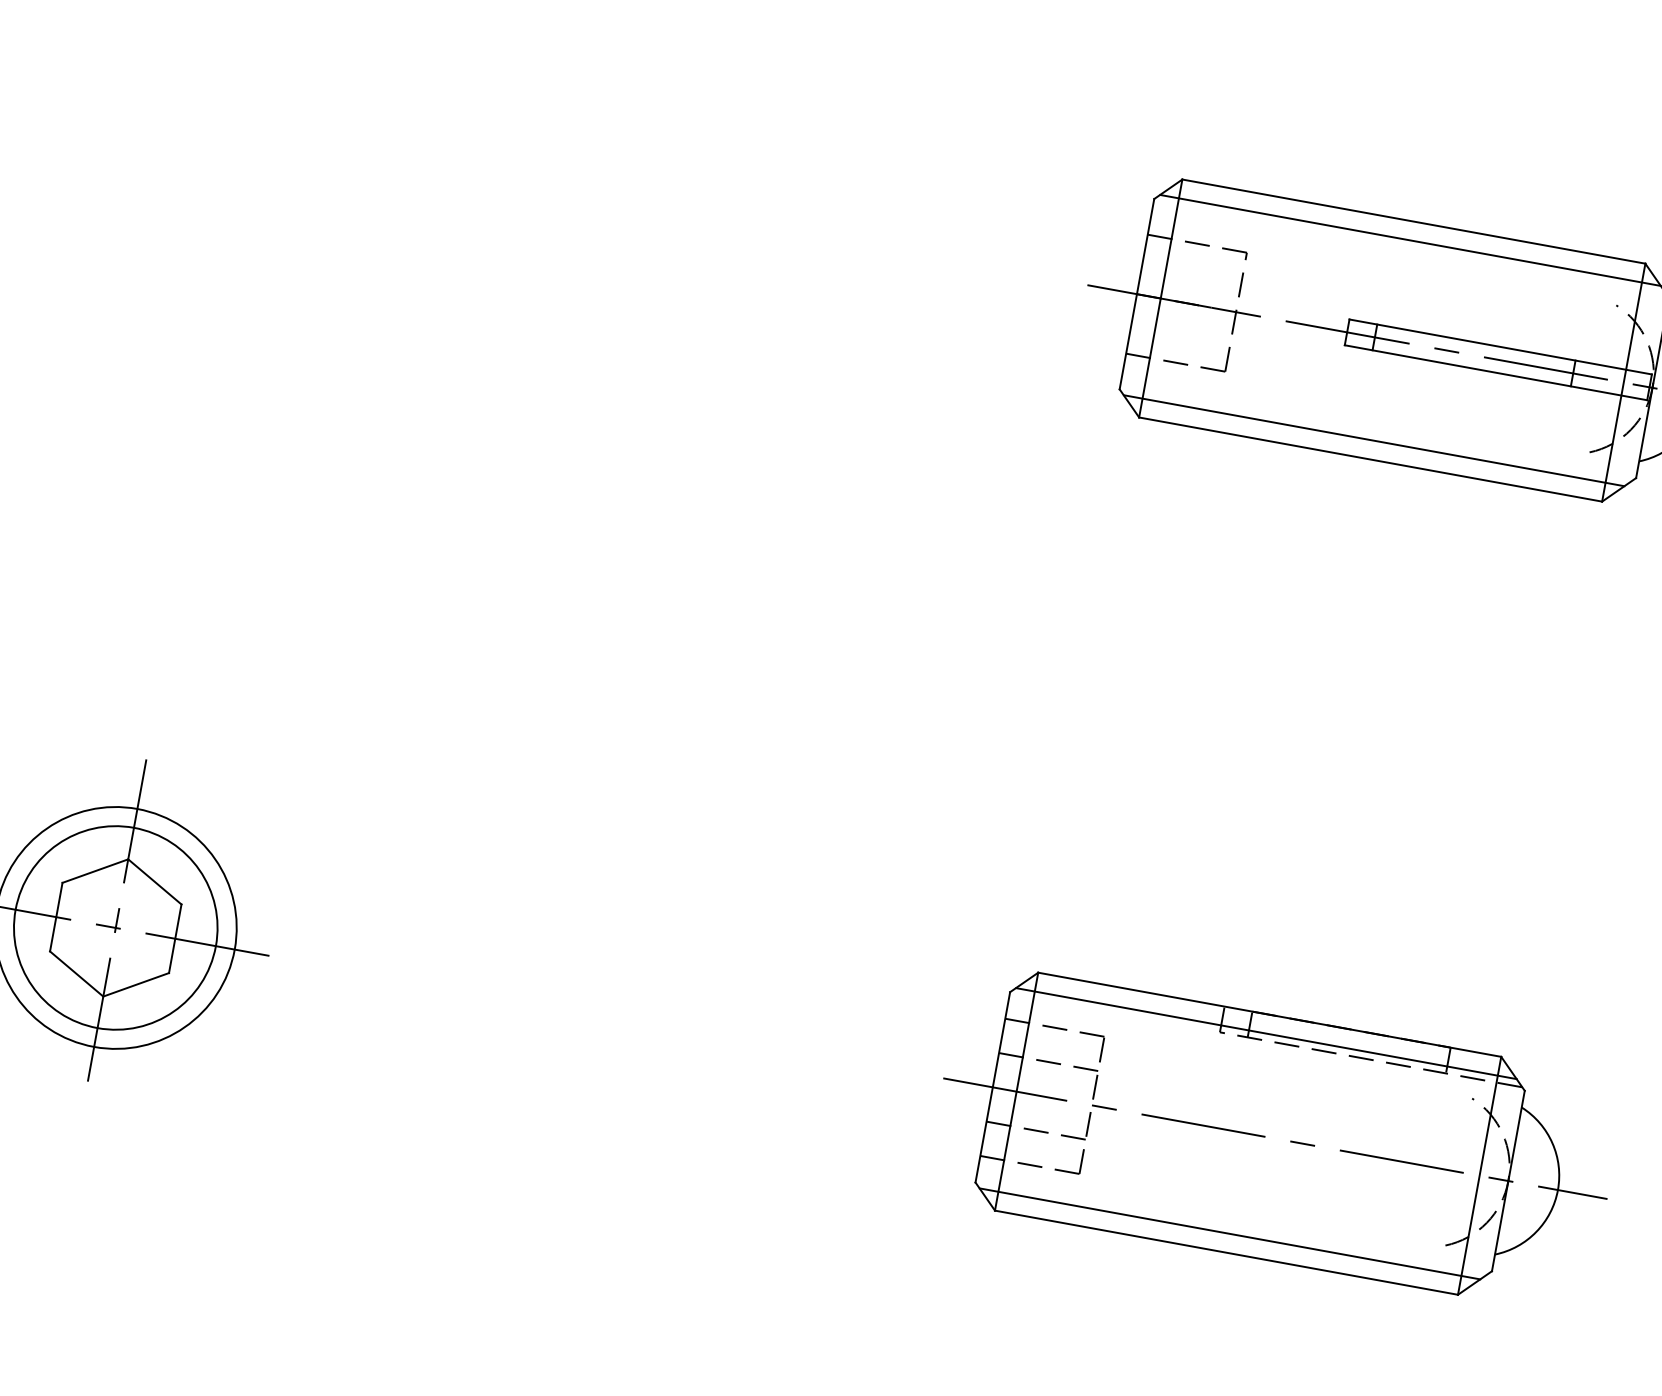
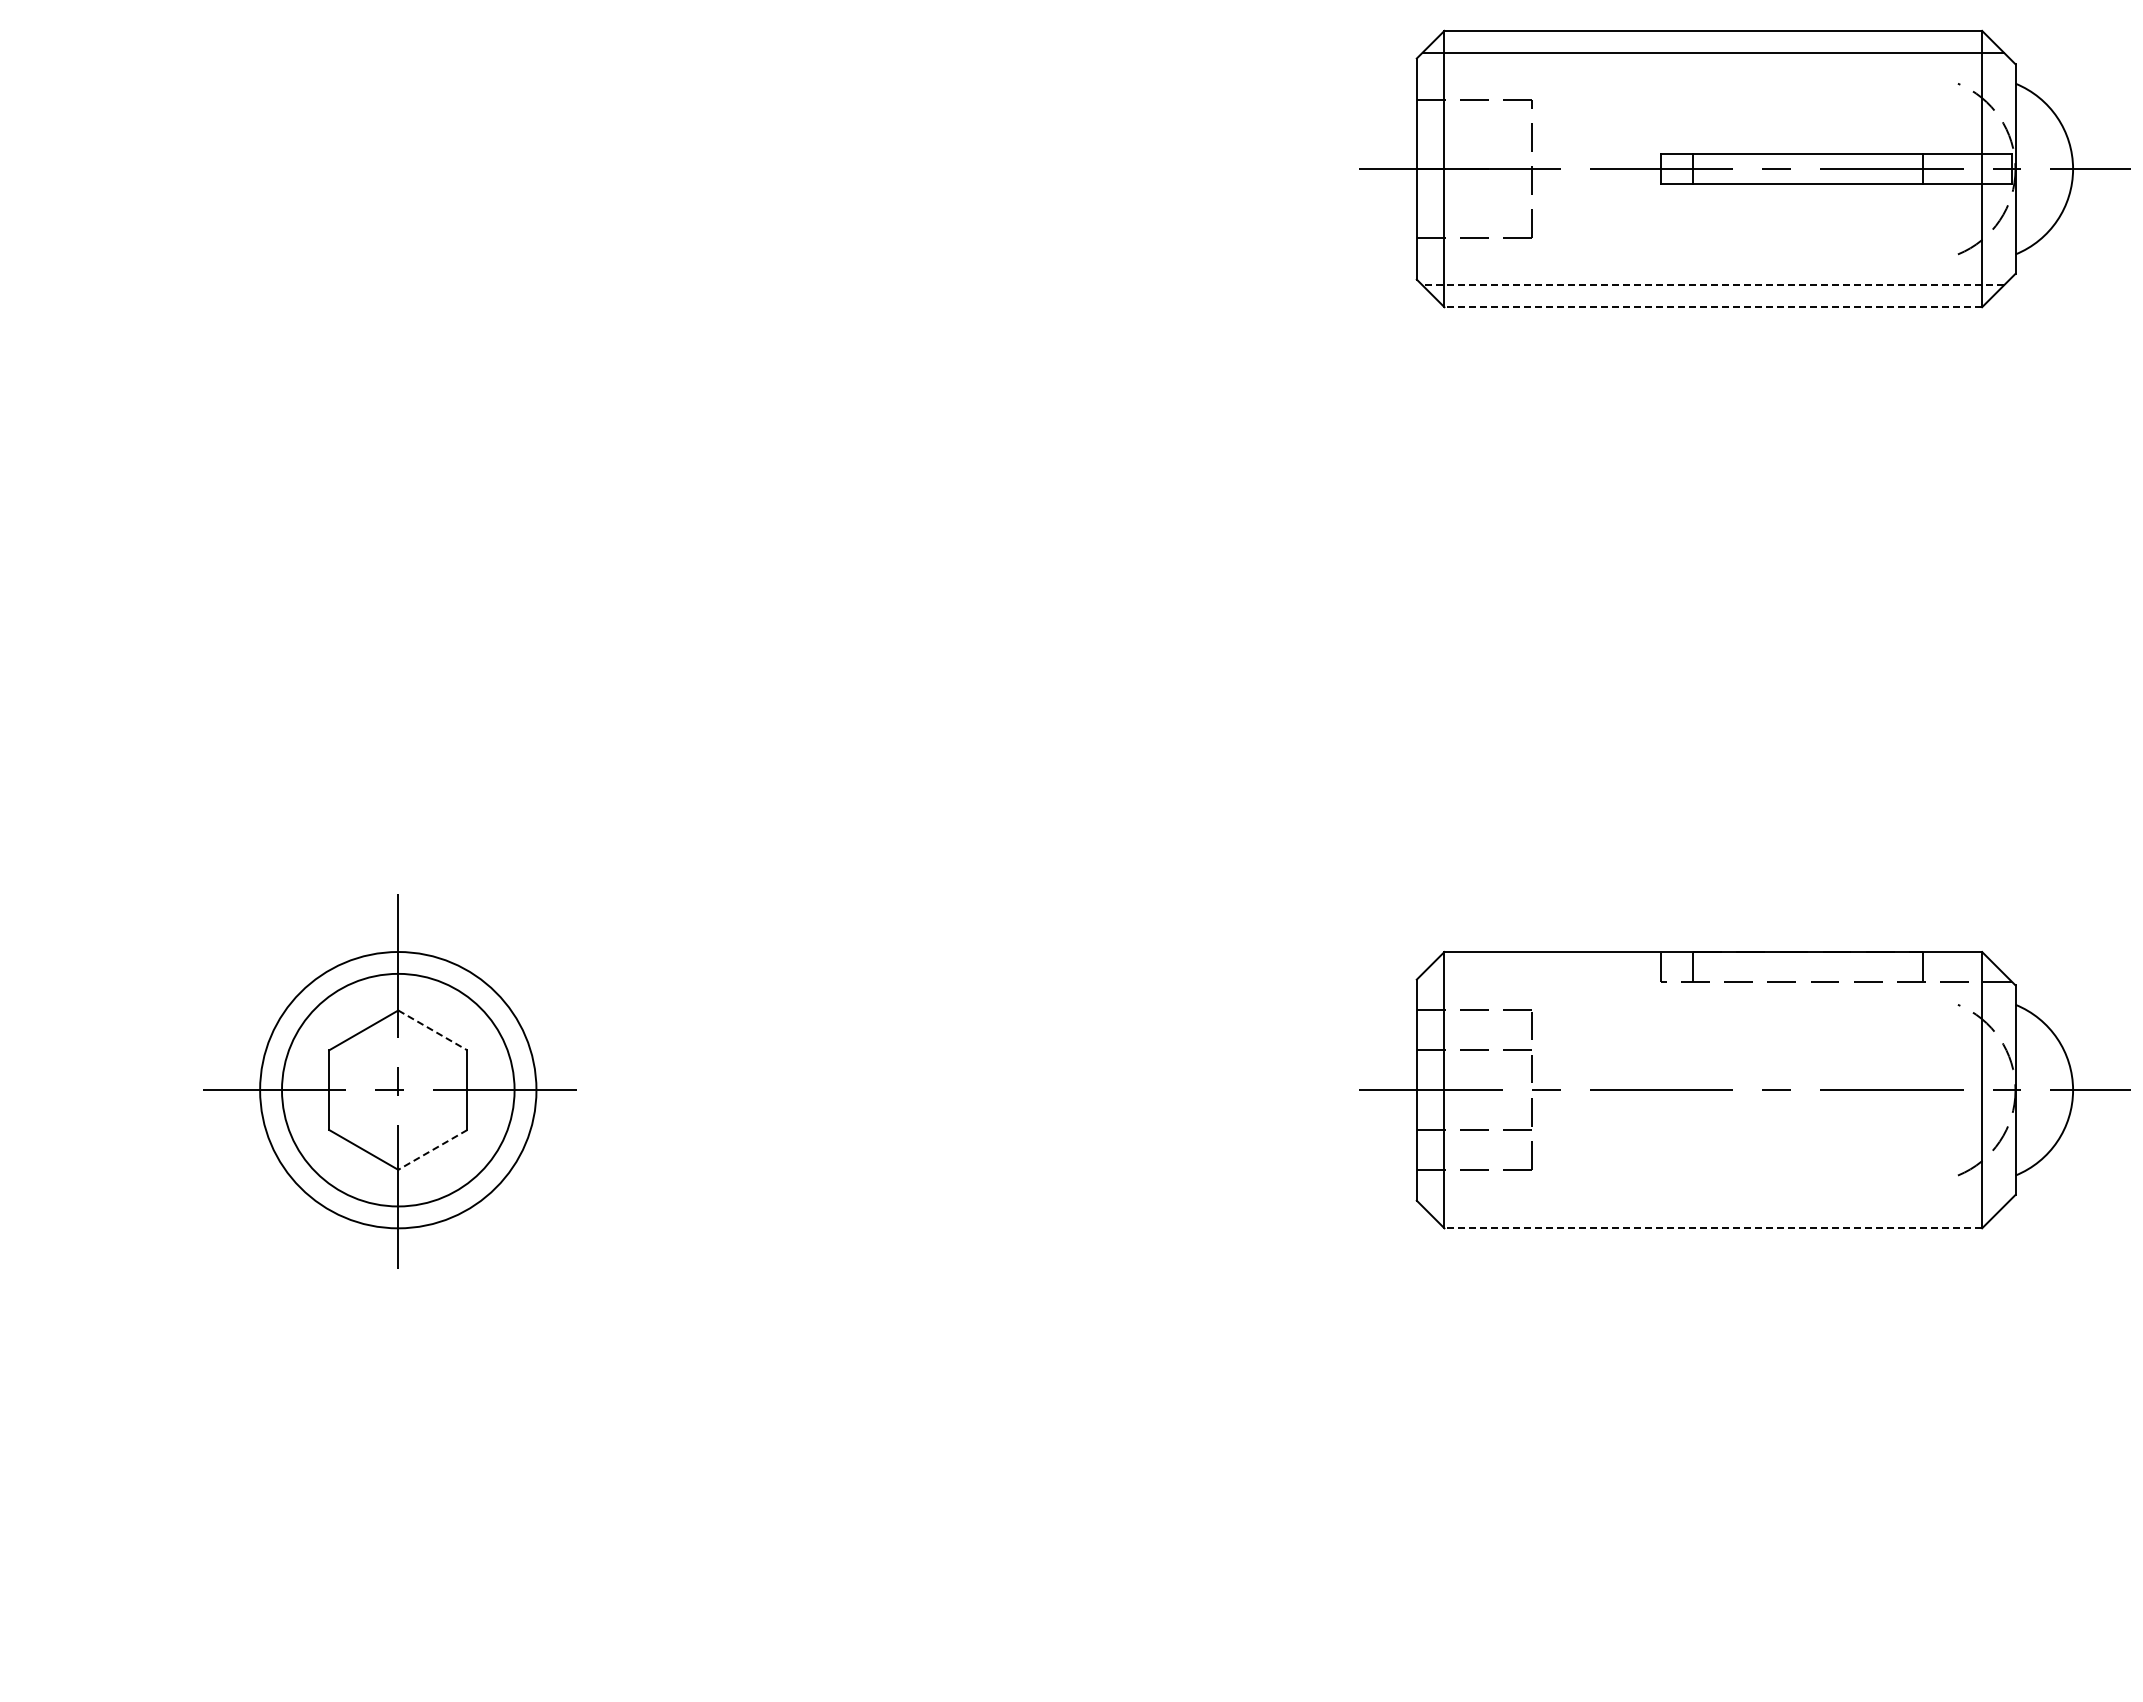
line: (1374, 440) -> (1713, 285), solid -> dashed
line: (1370, 459) -> (1713, 307), solid -> dashed
line: (154, 881) -> (432, 1030), solid -> dashed
line: (135, 984) -> (432, 1149), solid -> dashed
line: (1266, 1033) -> (1713, 973), removed
line: (1230, 1233) -> (1713, 1206), removed
line: (1226, 1252) -> (1713, 1228), solid -> dashed

